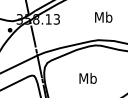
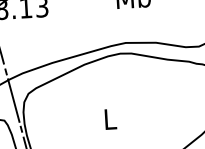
text: (87, 78) -> (108, 119), Mb -> L

